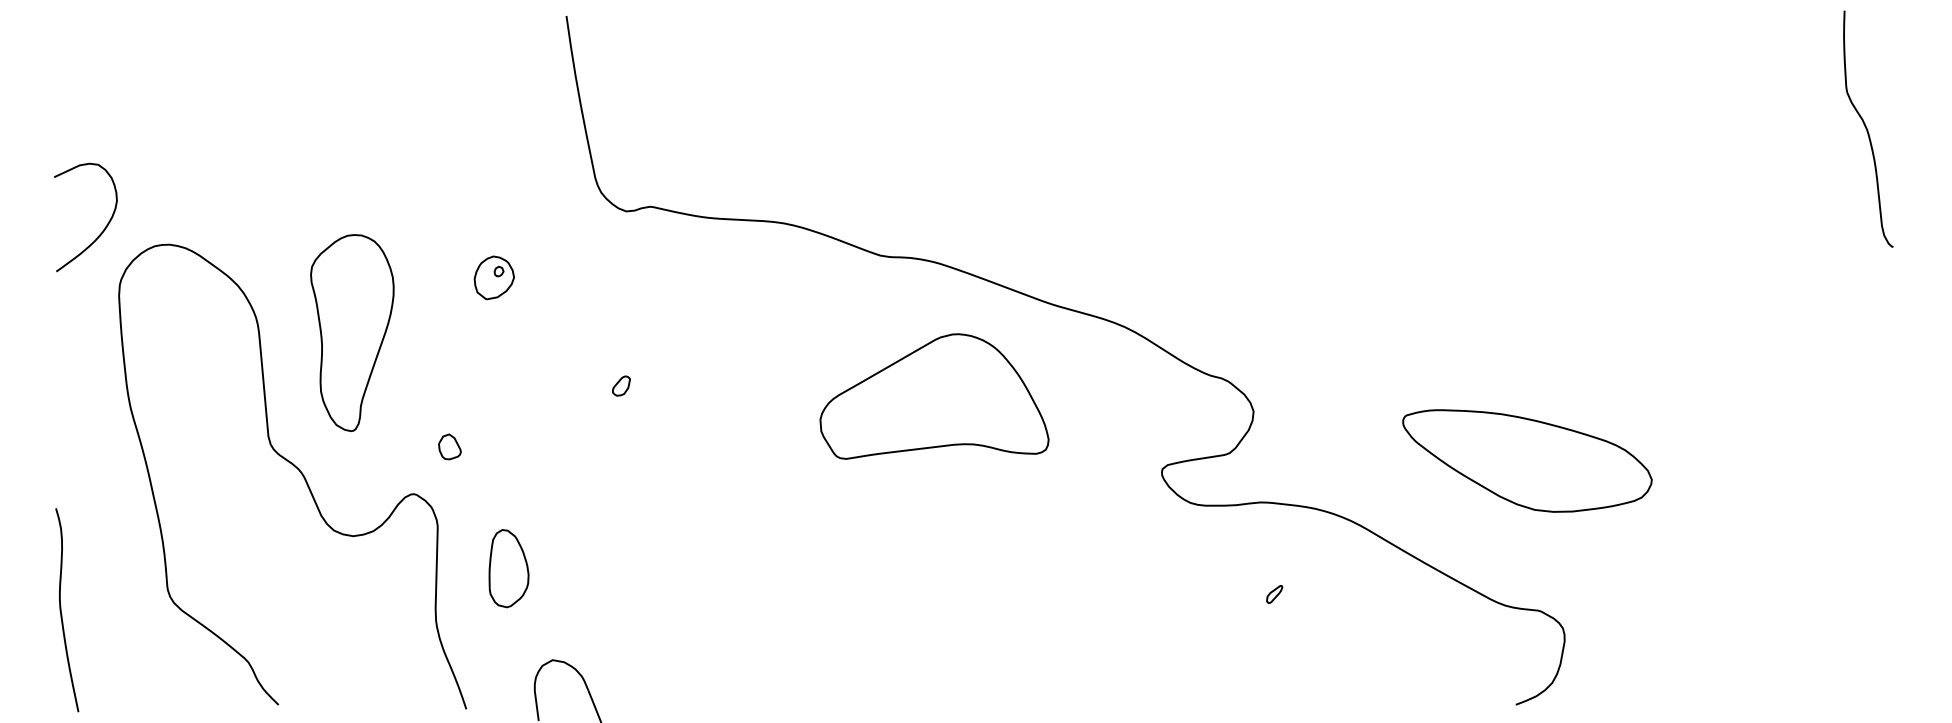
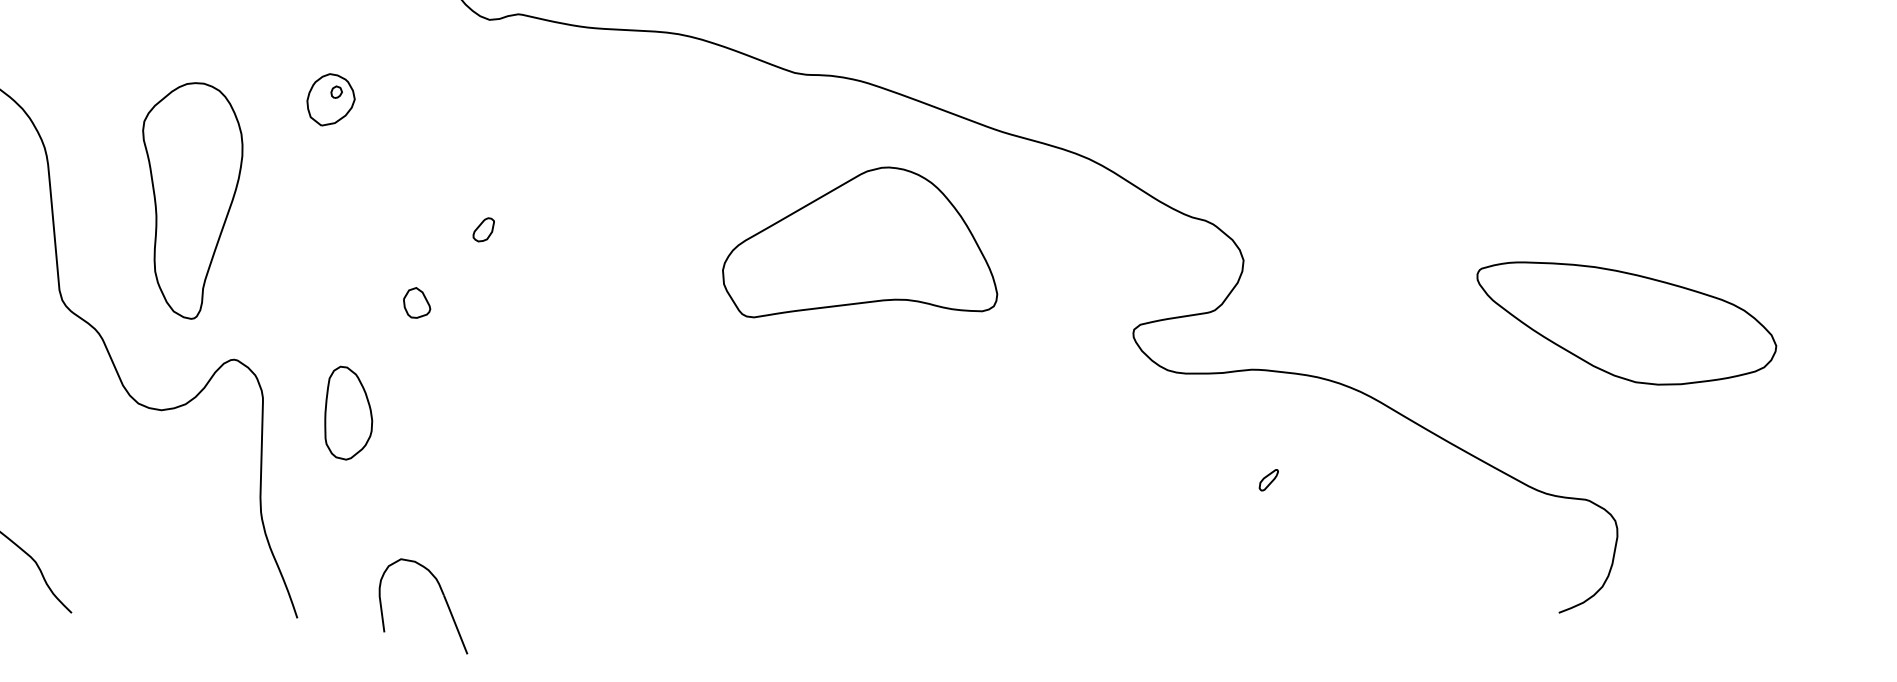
part: (352, 332) -> (192, 200), moved
part: (449, 446) -> (416, 302), moved
part: (1527, 460) -> (1626, 322), moved
part: (508, 568) -> (348, 413), moved

